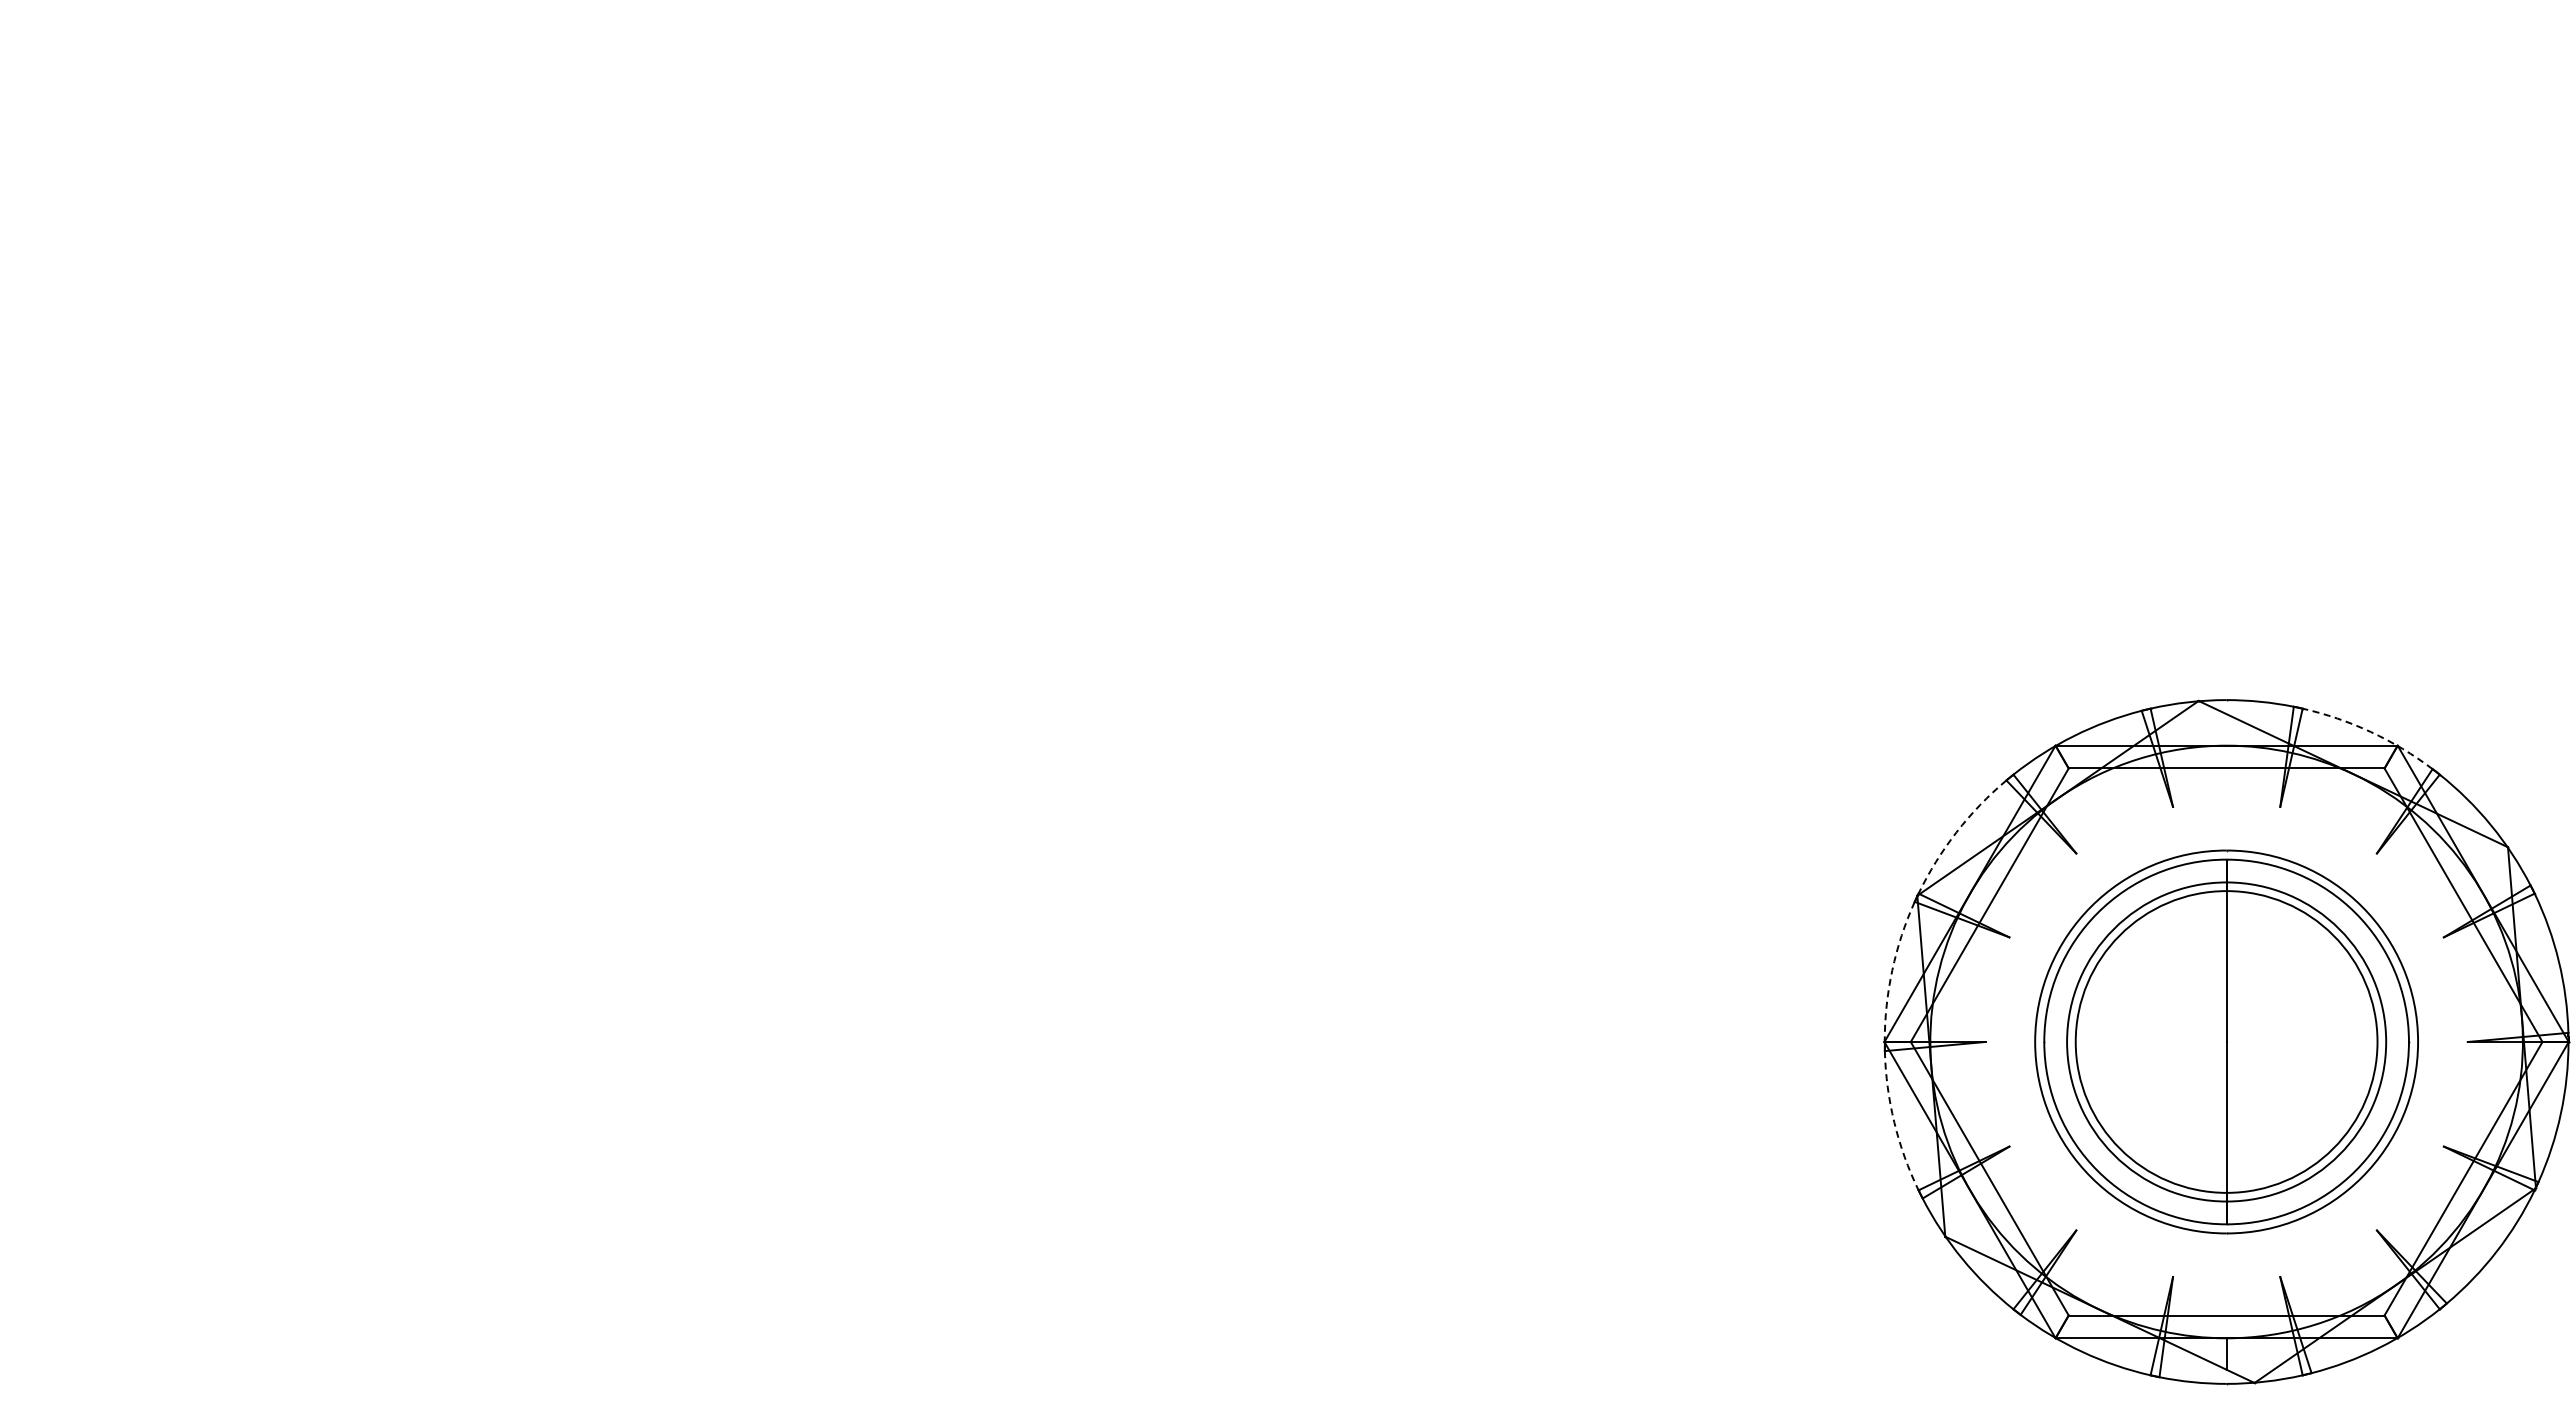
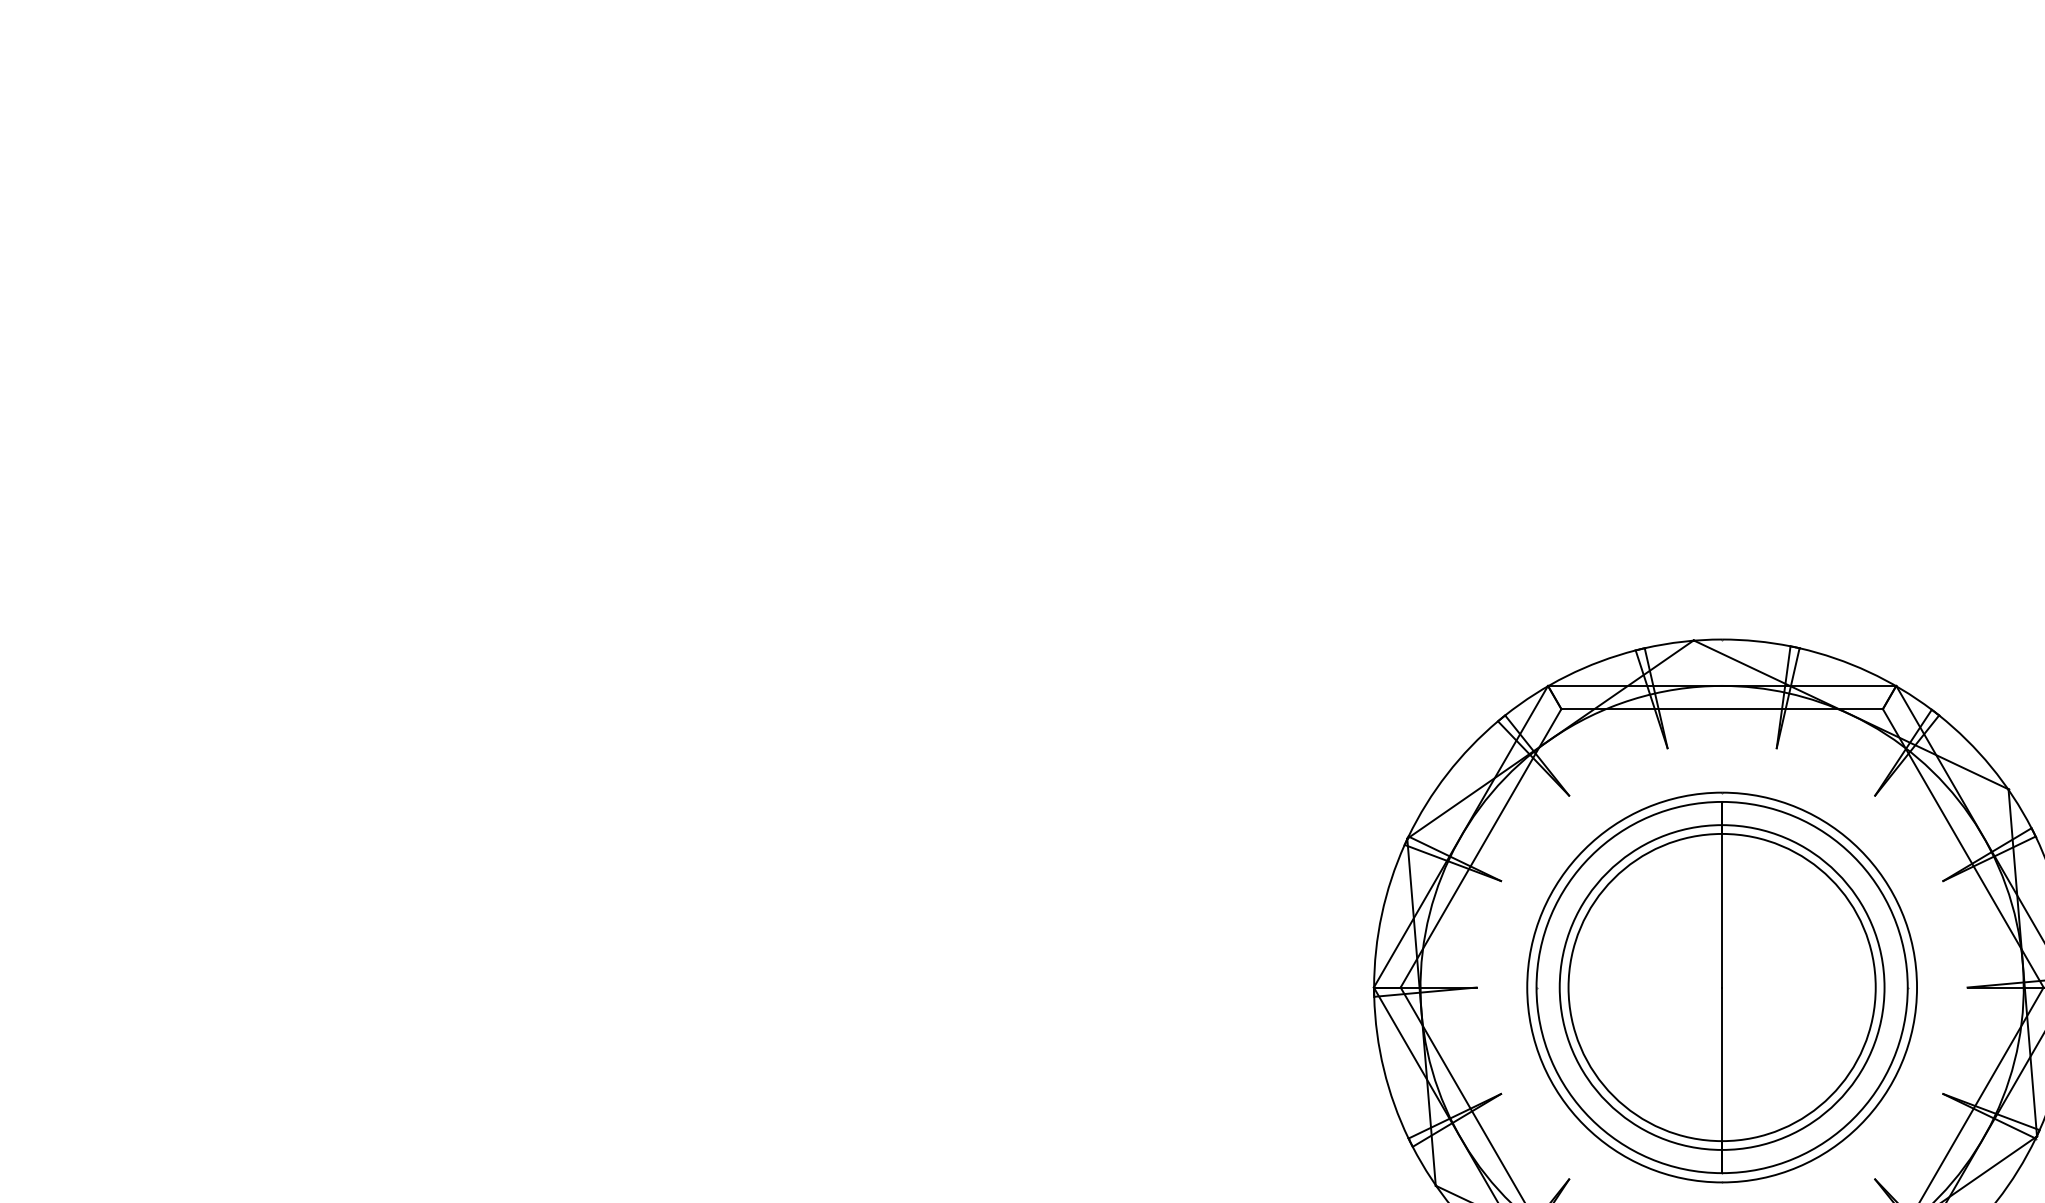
arc: (2370, 732) -> (1868, 672), dashed -> solid
arc: (1956, 832) -> (1447, 774), dashed -> solid
arc: (1892, 970) -> (1382, 914), dashed -> solid
arc: (1894, 1122) -> (1384, 1069), dashed -> solid

